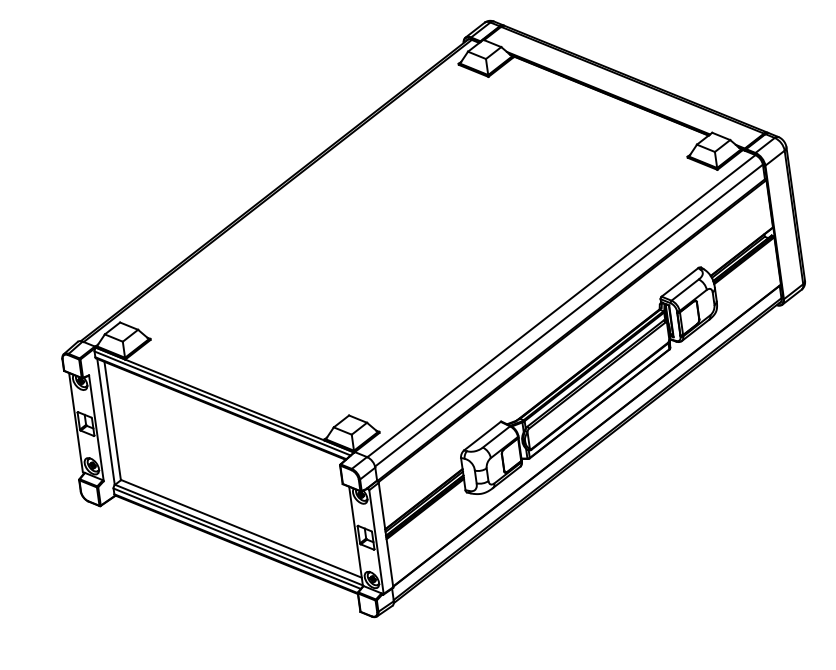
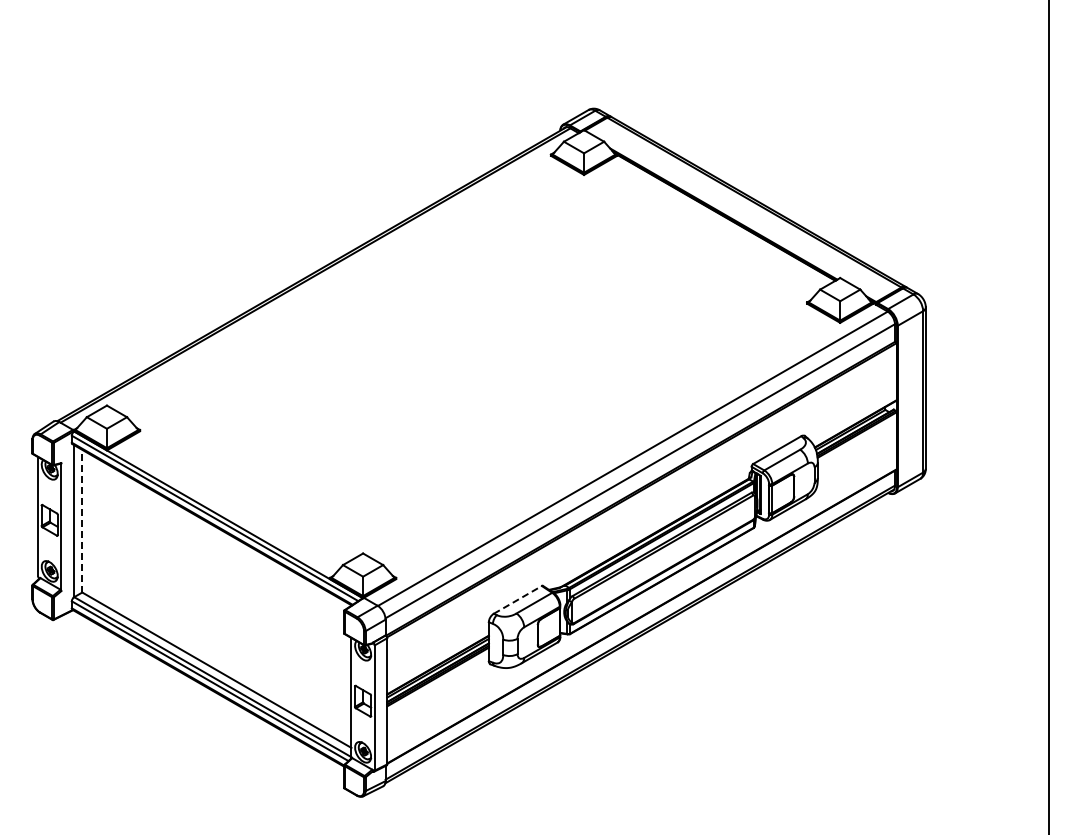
line: (112, 421) -> (81, 521), solid -> dashed
line: (482, 435) -> (517, 599), solid -> dashed

